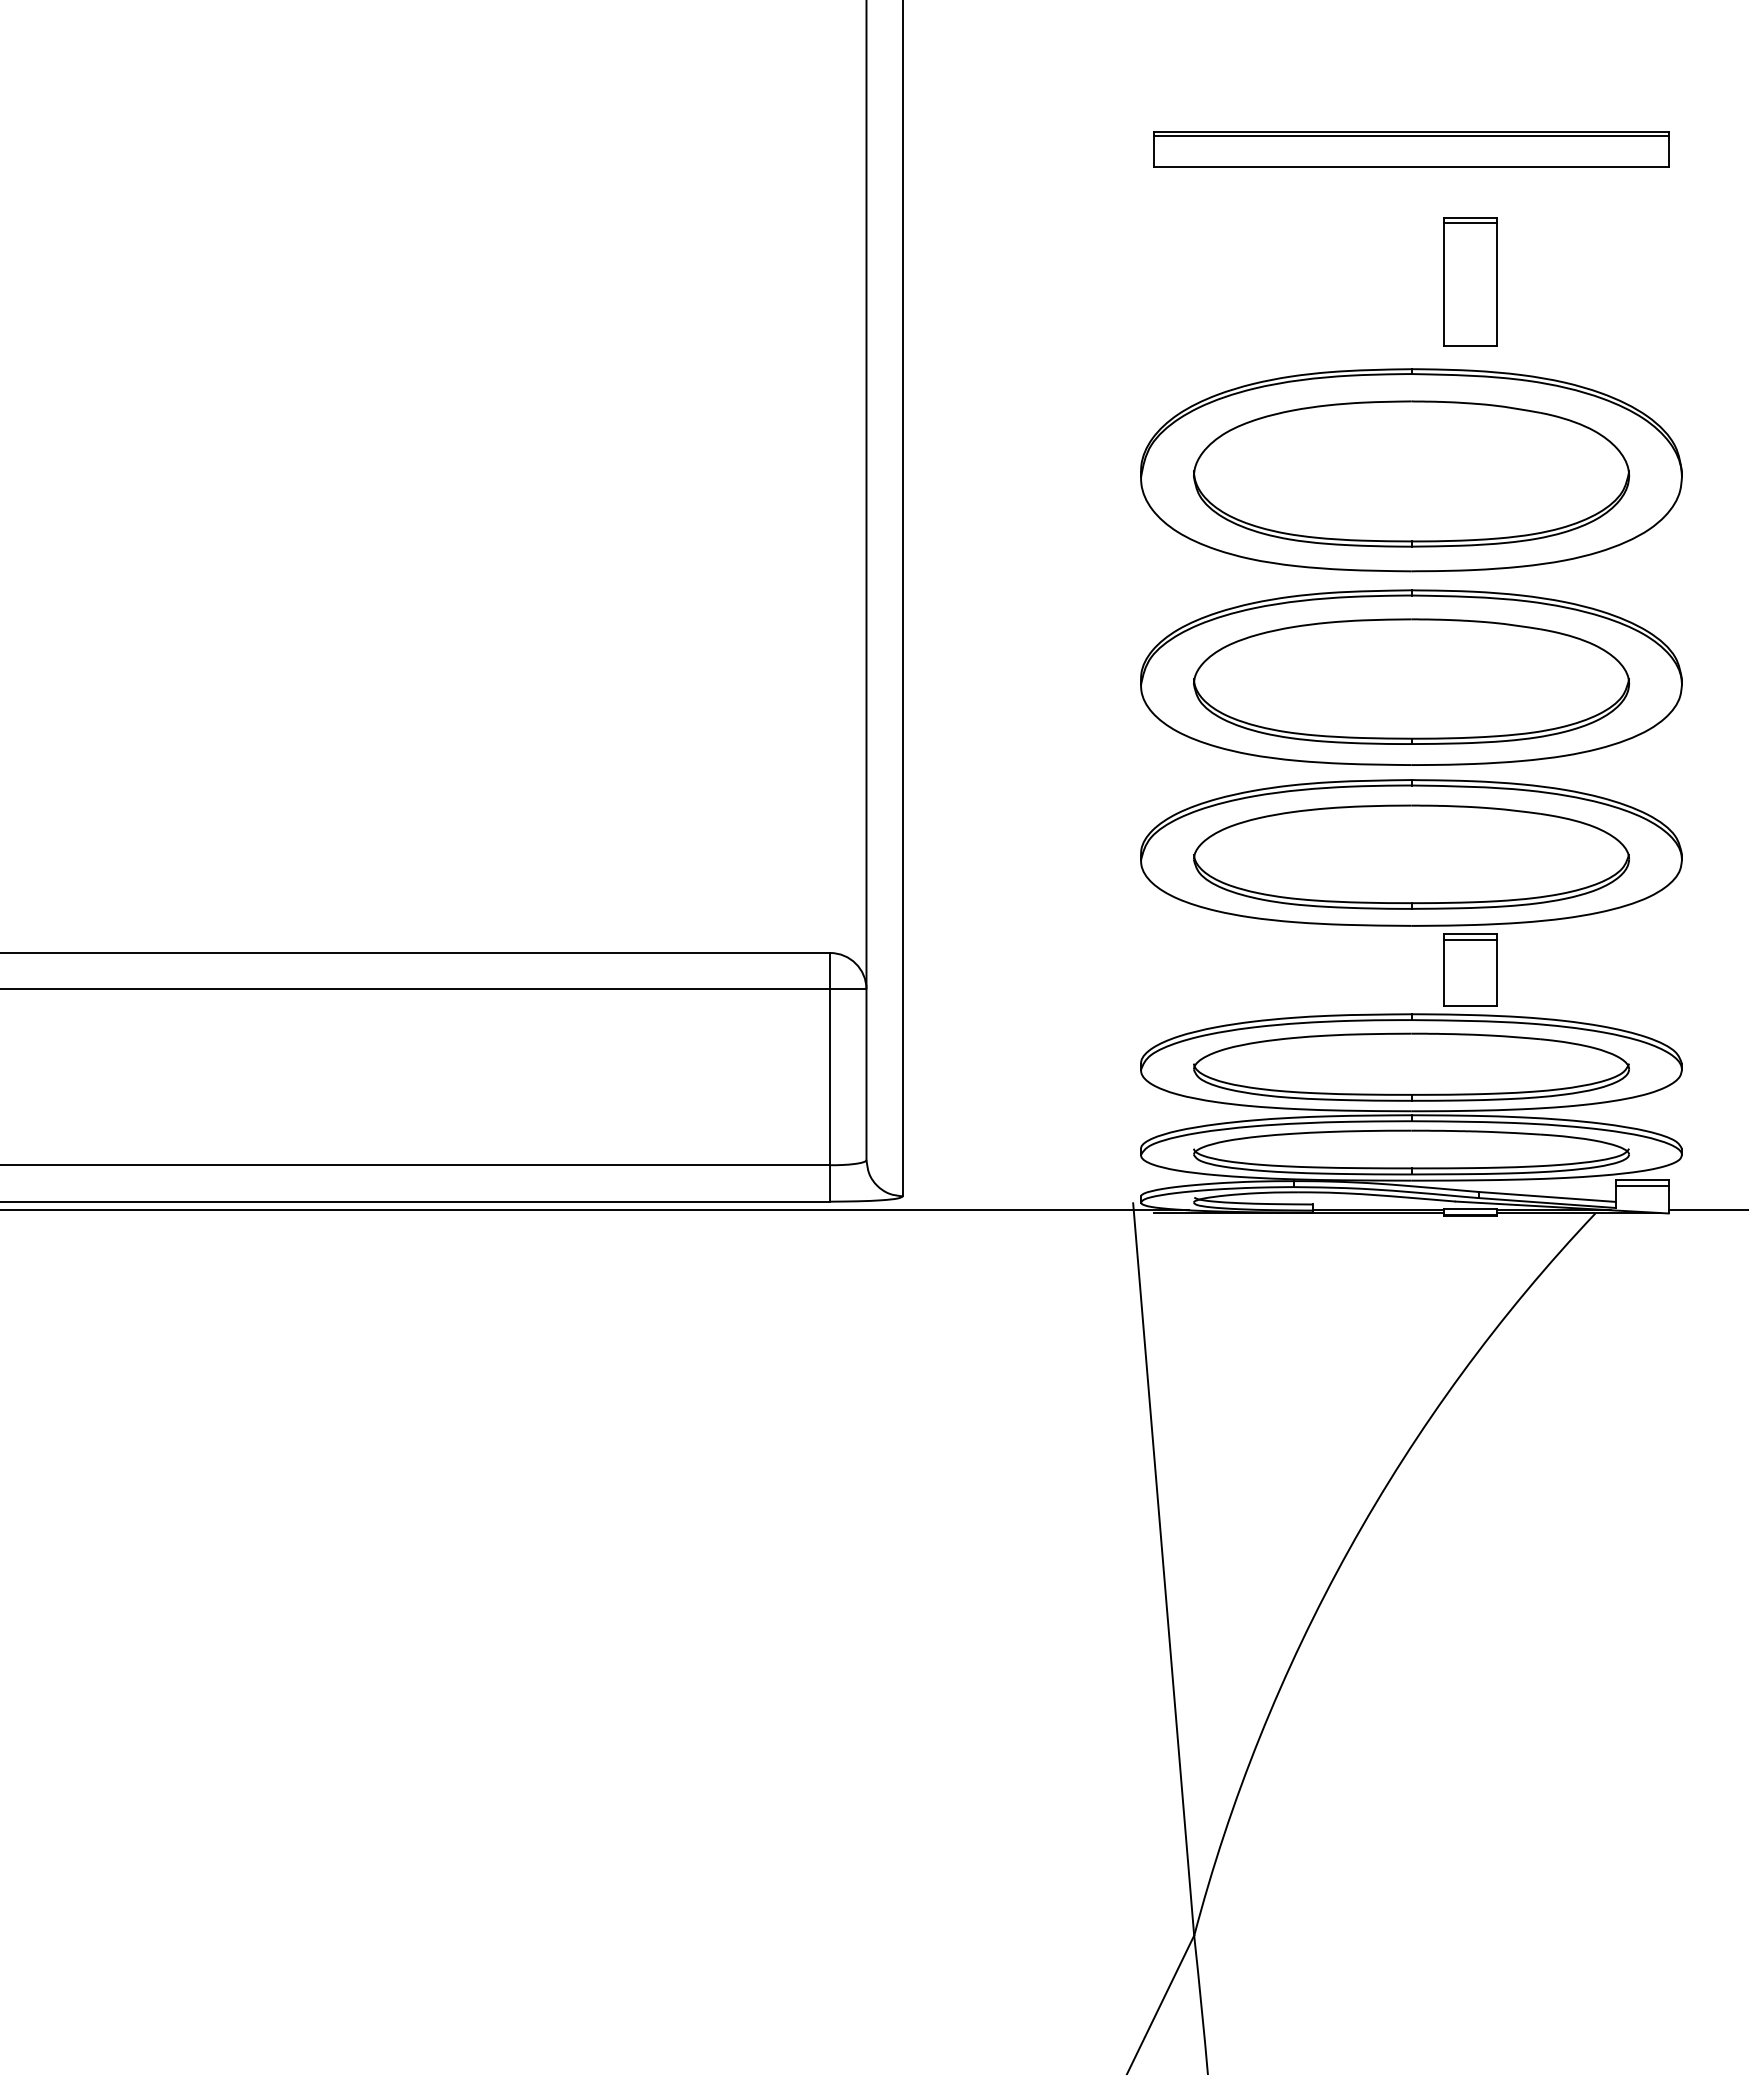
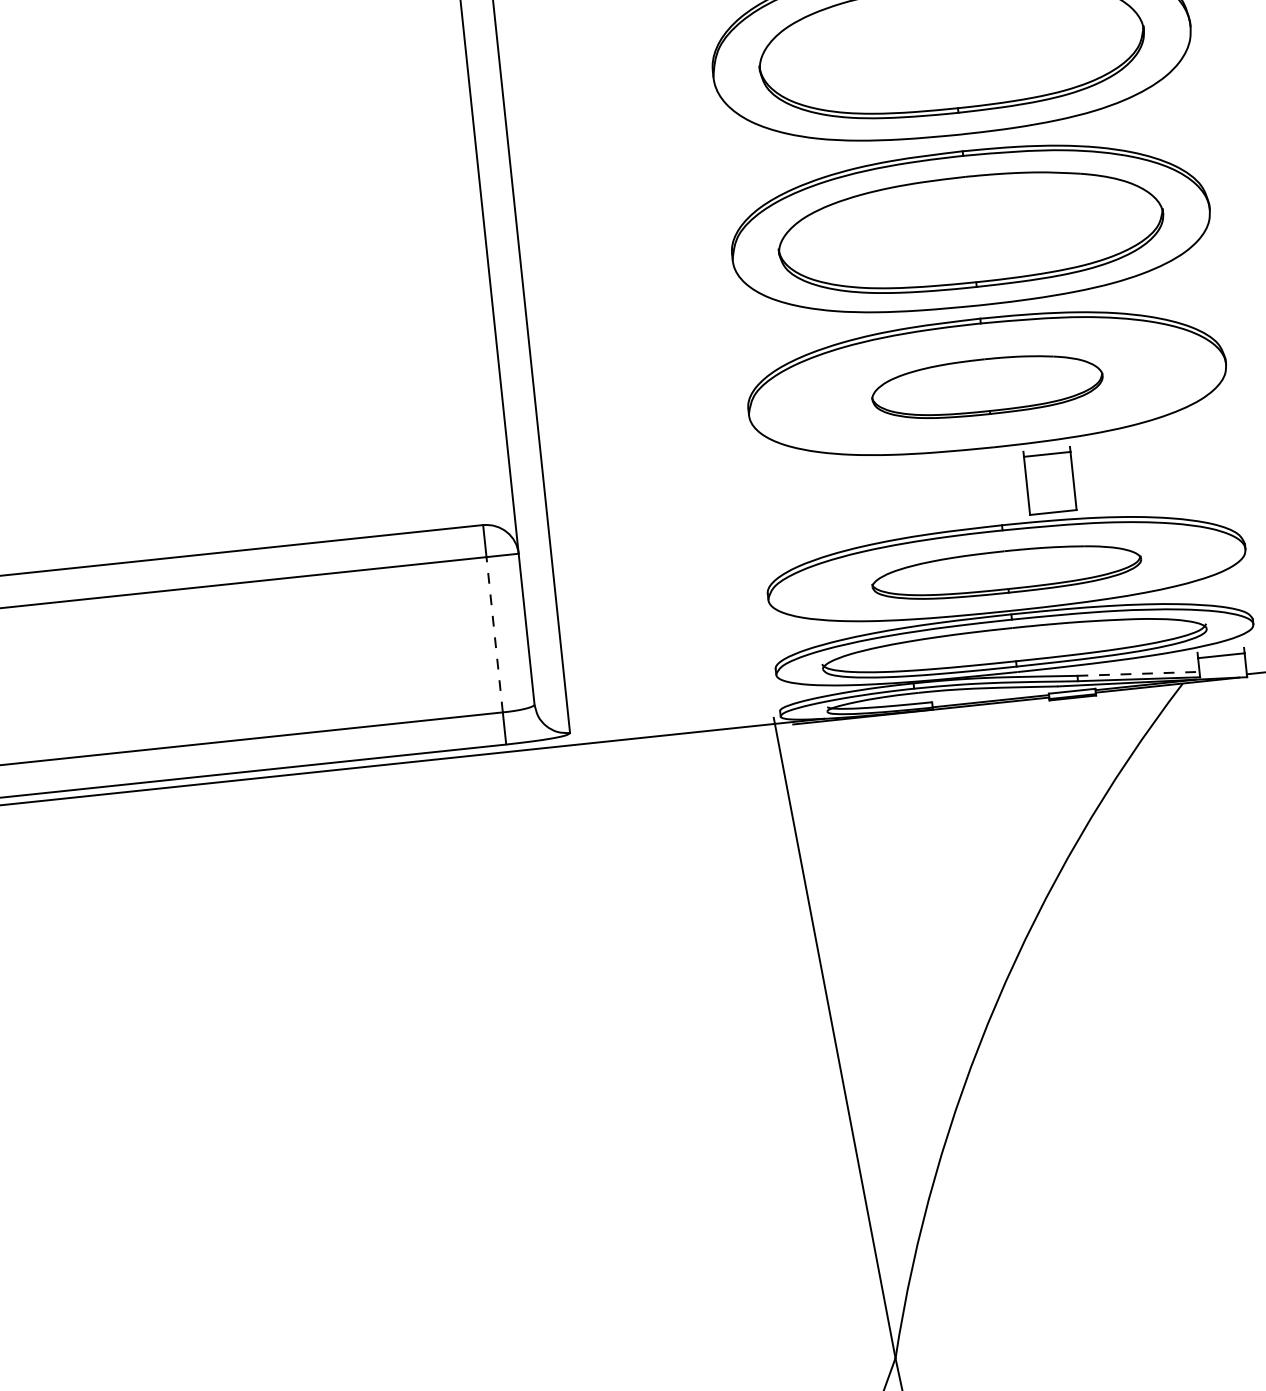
part: (1411, 856) -> (987, 386), size x0.6
line: (1470, 934) -> (1046, 449), removed
part: (1411, 1066) -> (1006, 571), size x0.7
line: (830, 1076) -> (495, 634), solid -> dashed
line: (1641, 1180) -> (1220, 650), removed
line: (1547, 1196) -> (1138, 673), solid -> dashed

